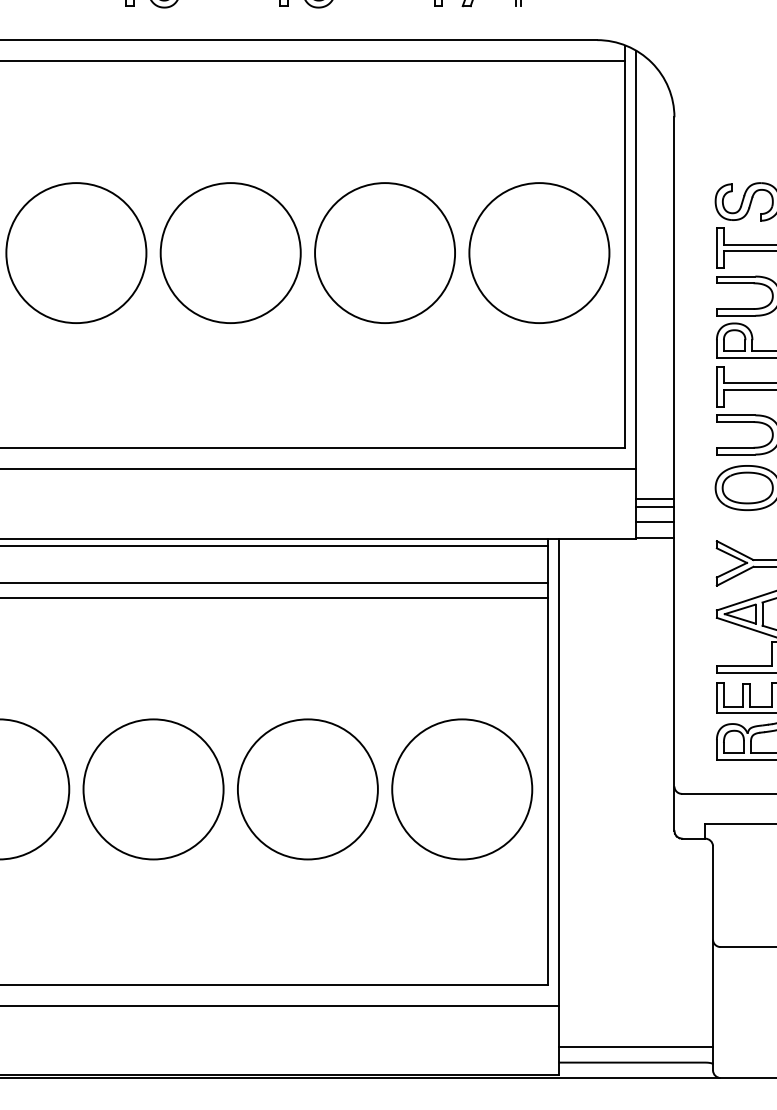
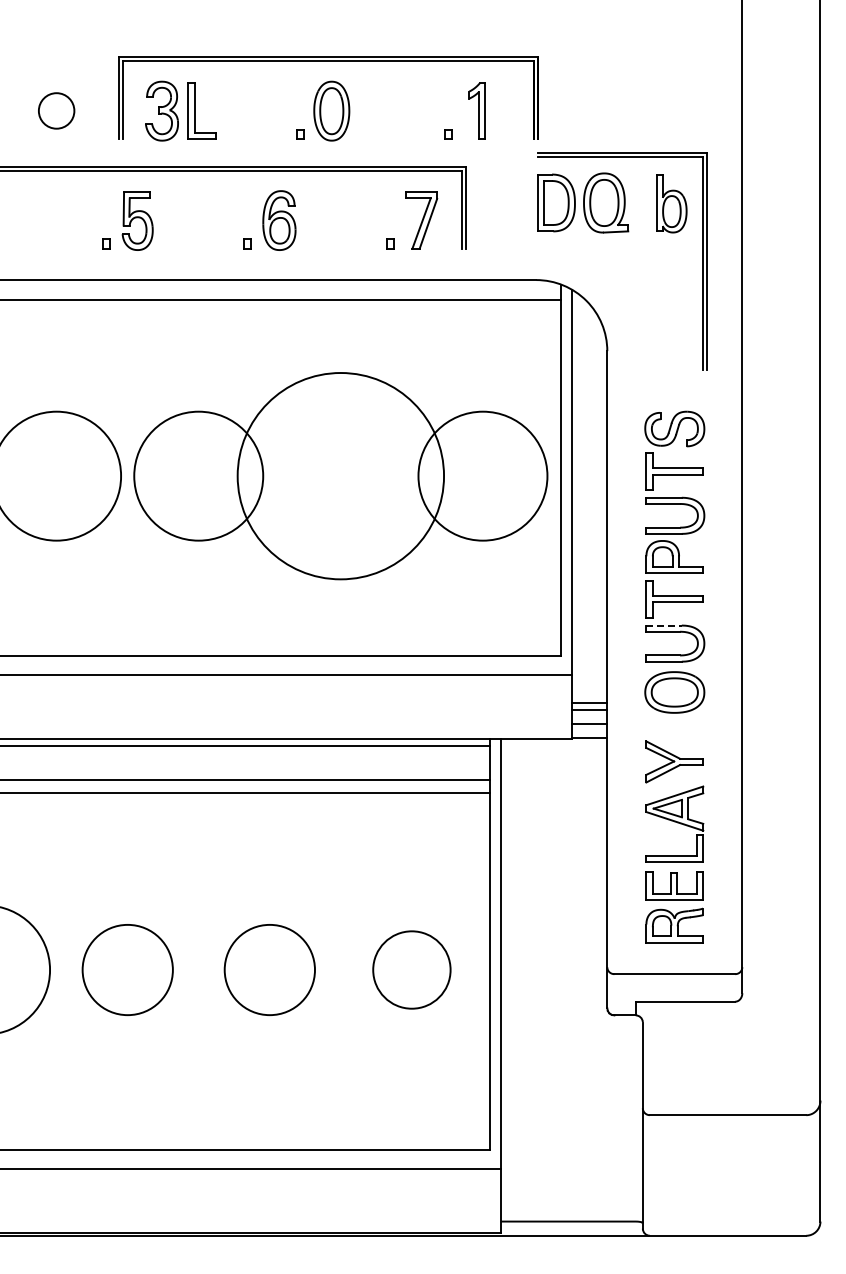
circle: (384, 252) -> (340, 475), size x1.6
line: (736, 415) -> (664, 625), solid -> dashed
circle: (153, 788) -> (127, 969), size x0.7
circle: (307, 788) -> (269, 969), size x0.7
circle: (461, 788) -> (411, 969), size x0.6
line: (635, 1047) -> (571, 1207), removed

